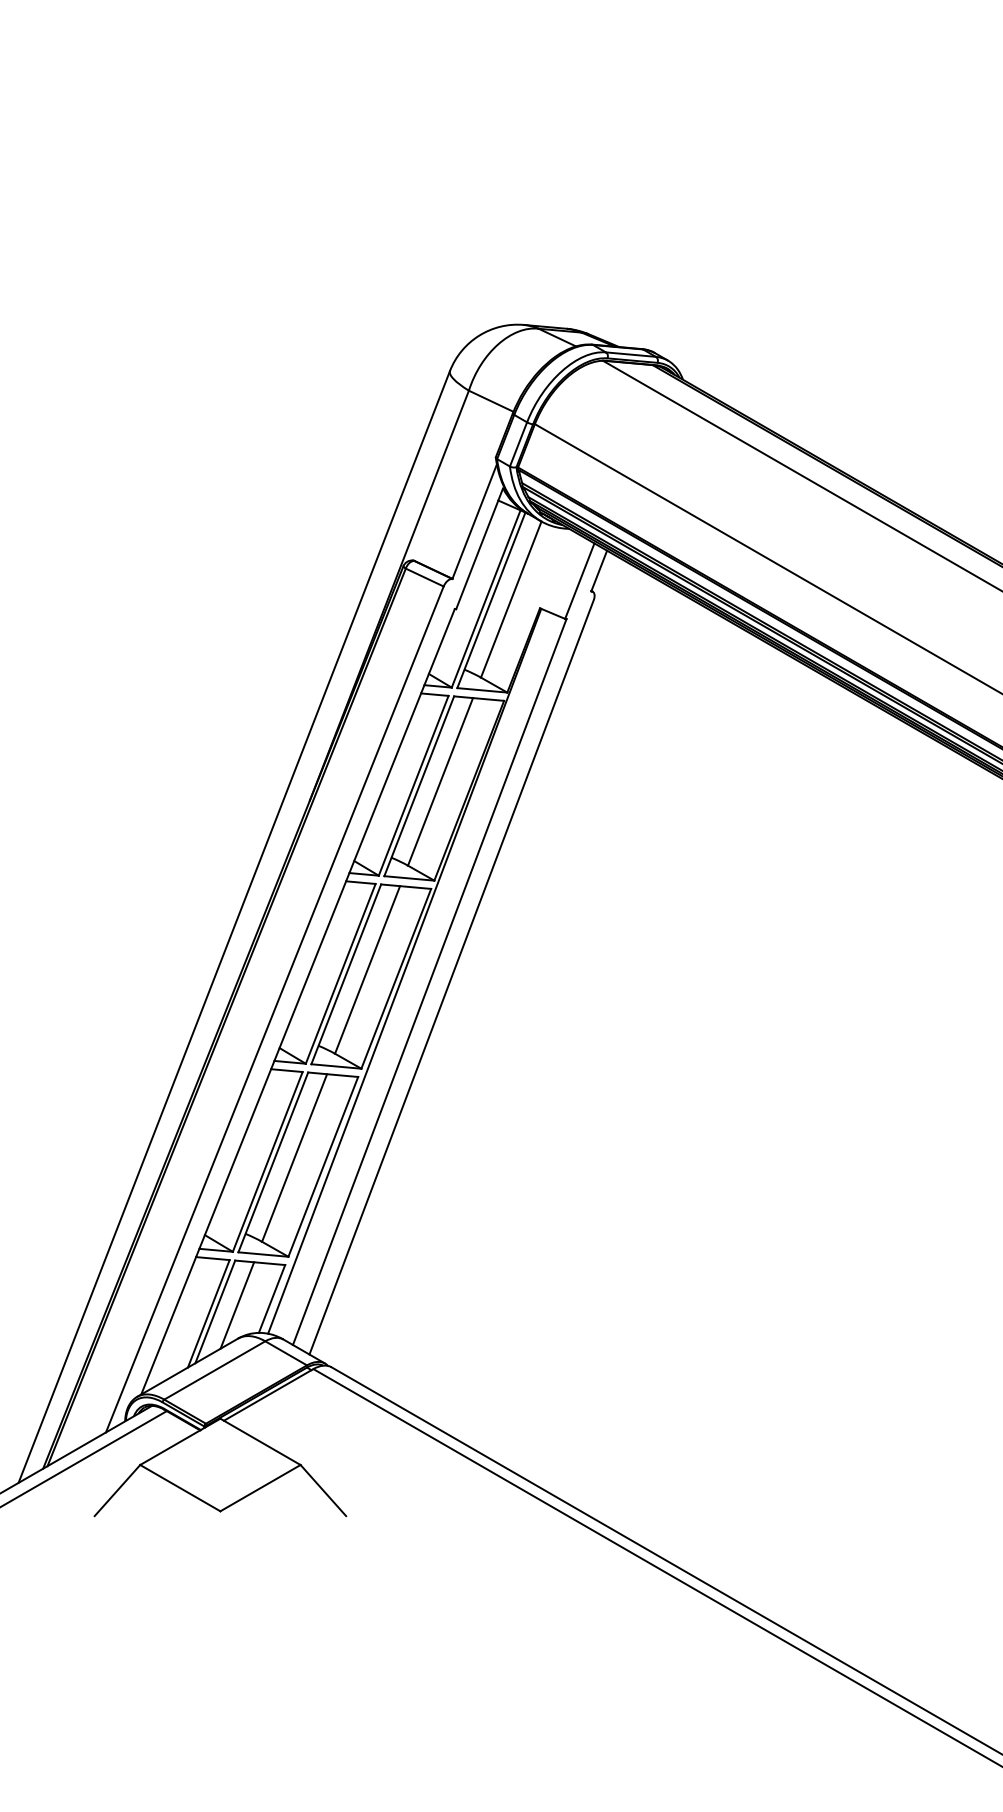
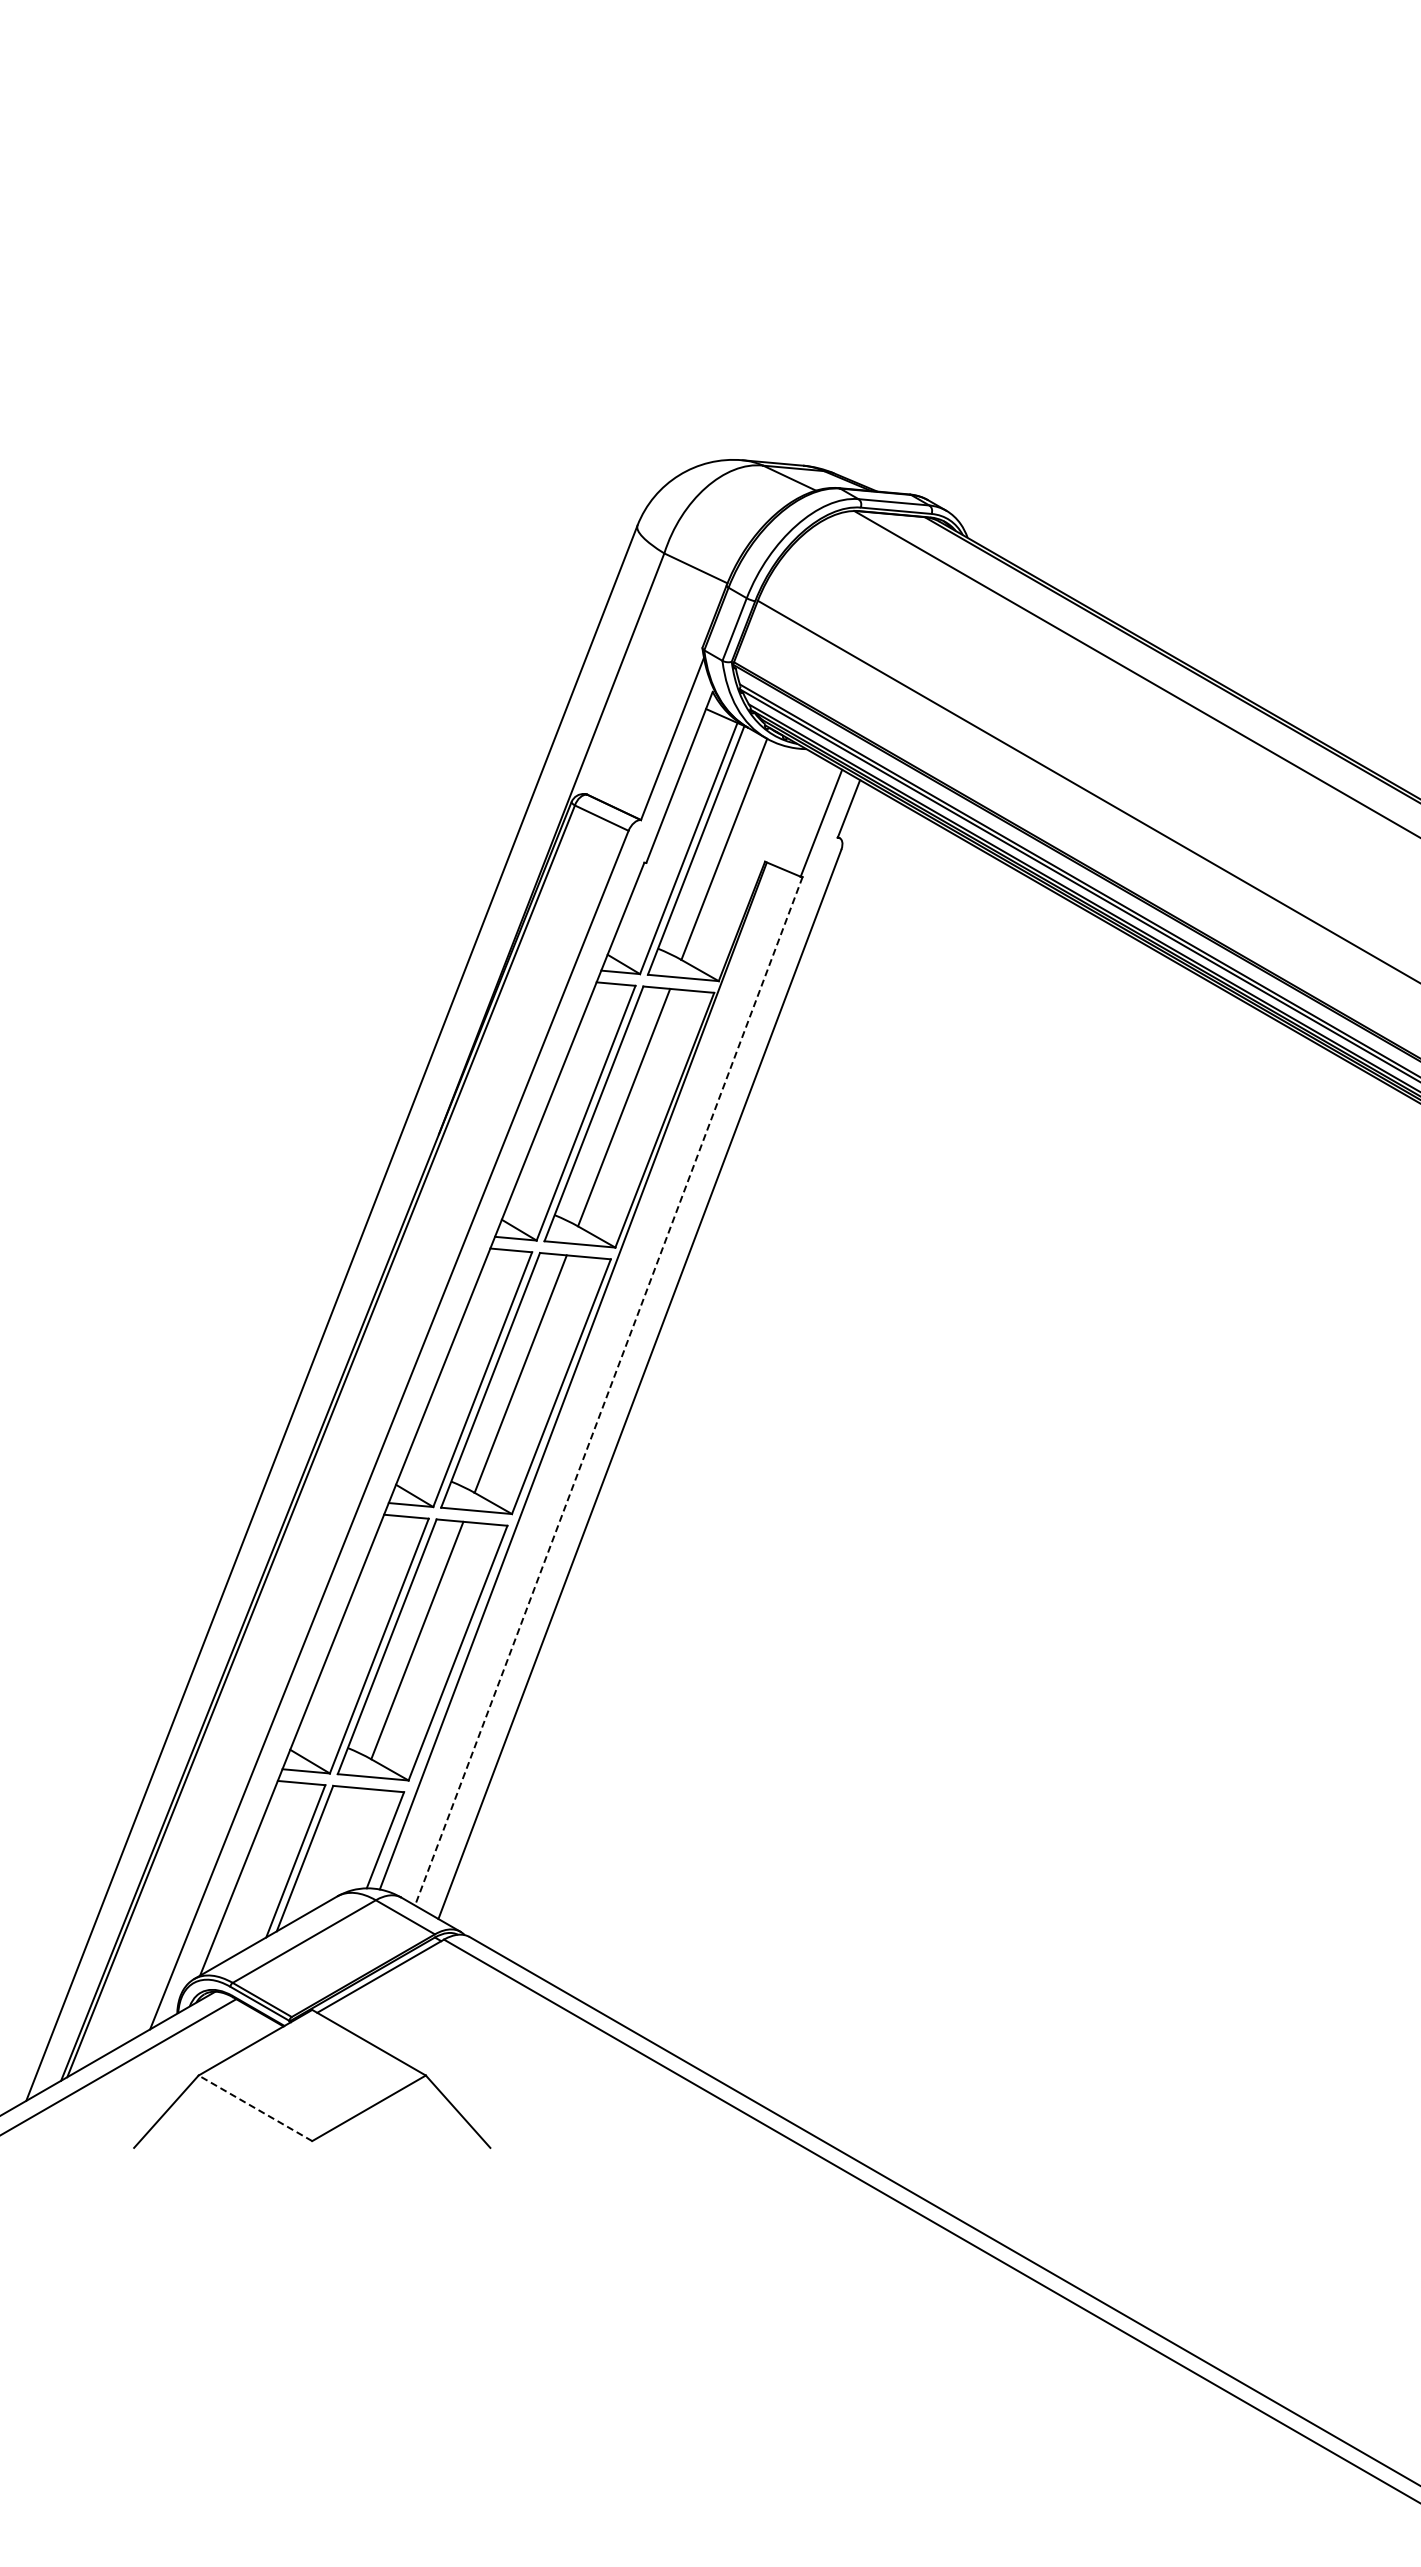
line: (429, 982) -> (608, 1391), solid -> dashed
line: (237, 1305) -> (336, 1849), removed
line: (180, 1488) -> (255, 2108), solid -> dashed

